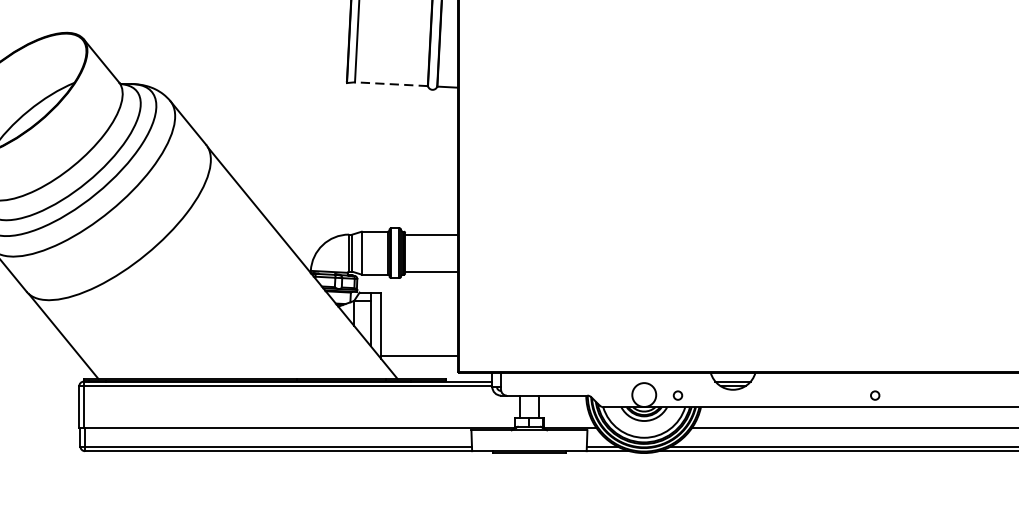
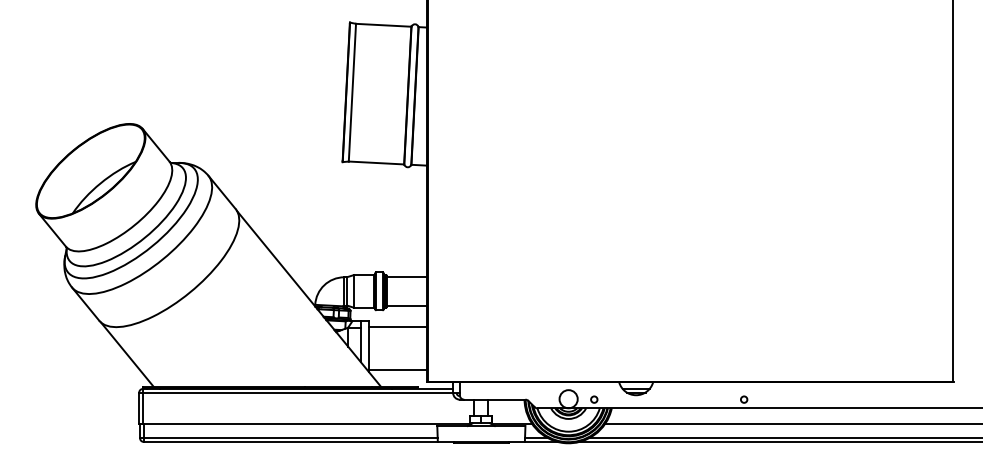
line: (391, 83) -> (376, 162), dashed -> solid
line: (419, 300) -> (397, 327), added

